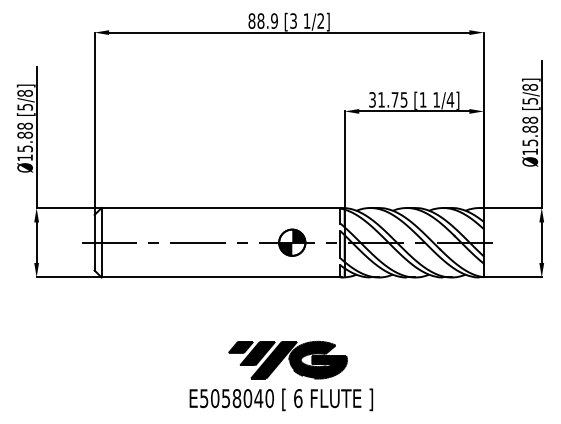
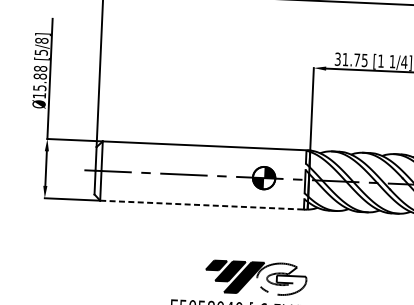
line: (222, 277) -> (203, 205), solid -> dashed
fill: (317, 359) -> (281, 278), removed

